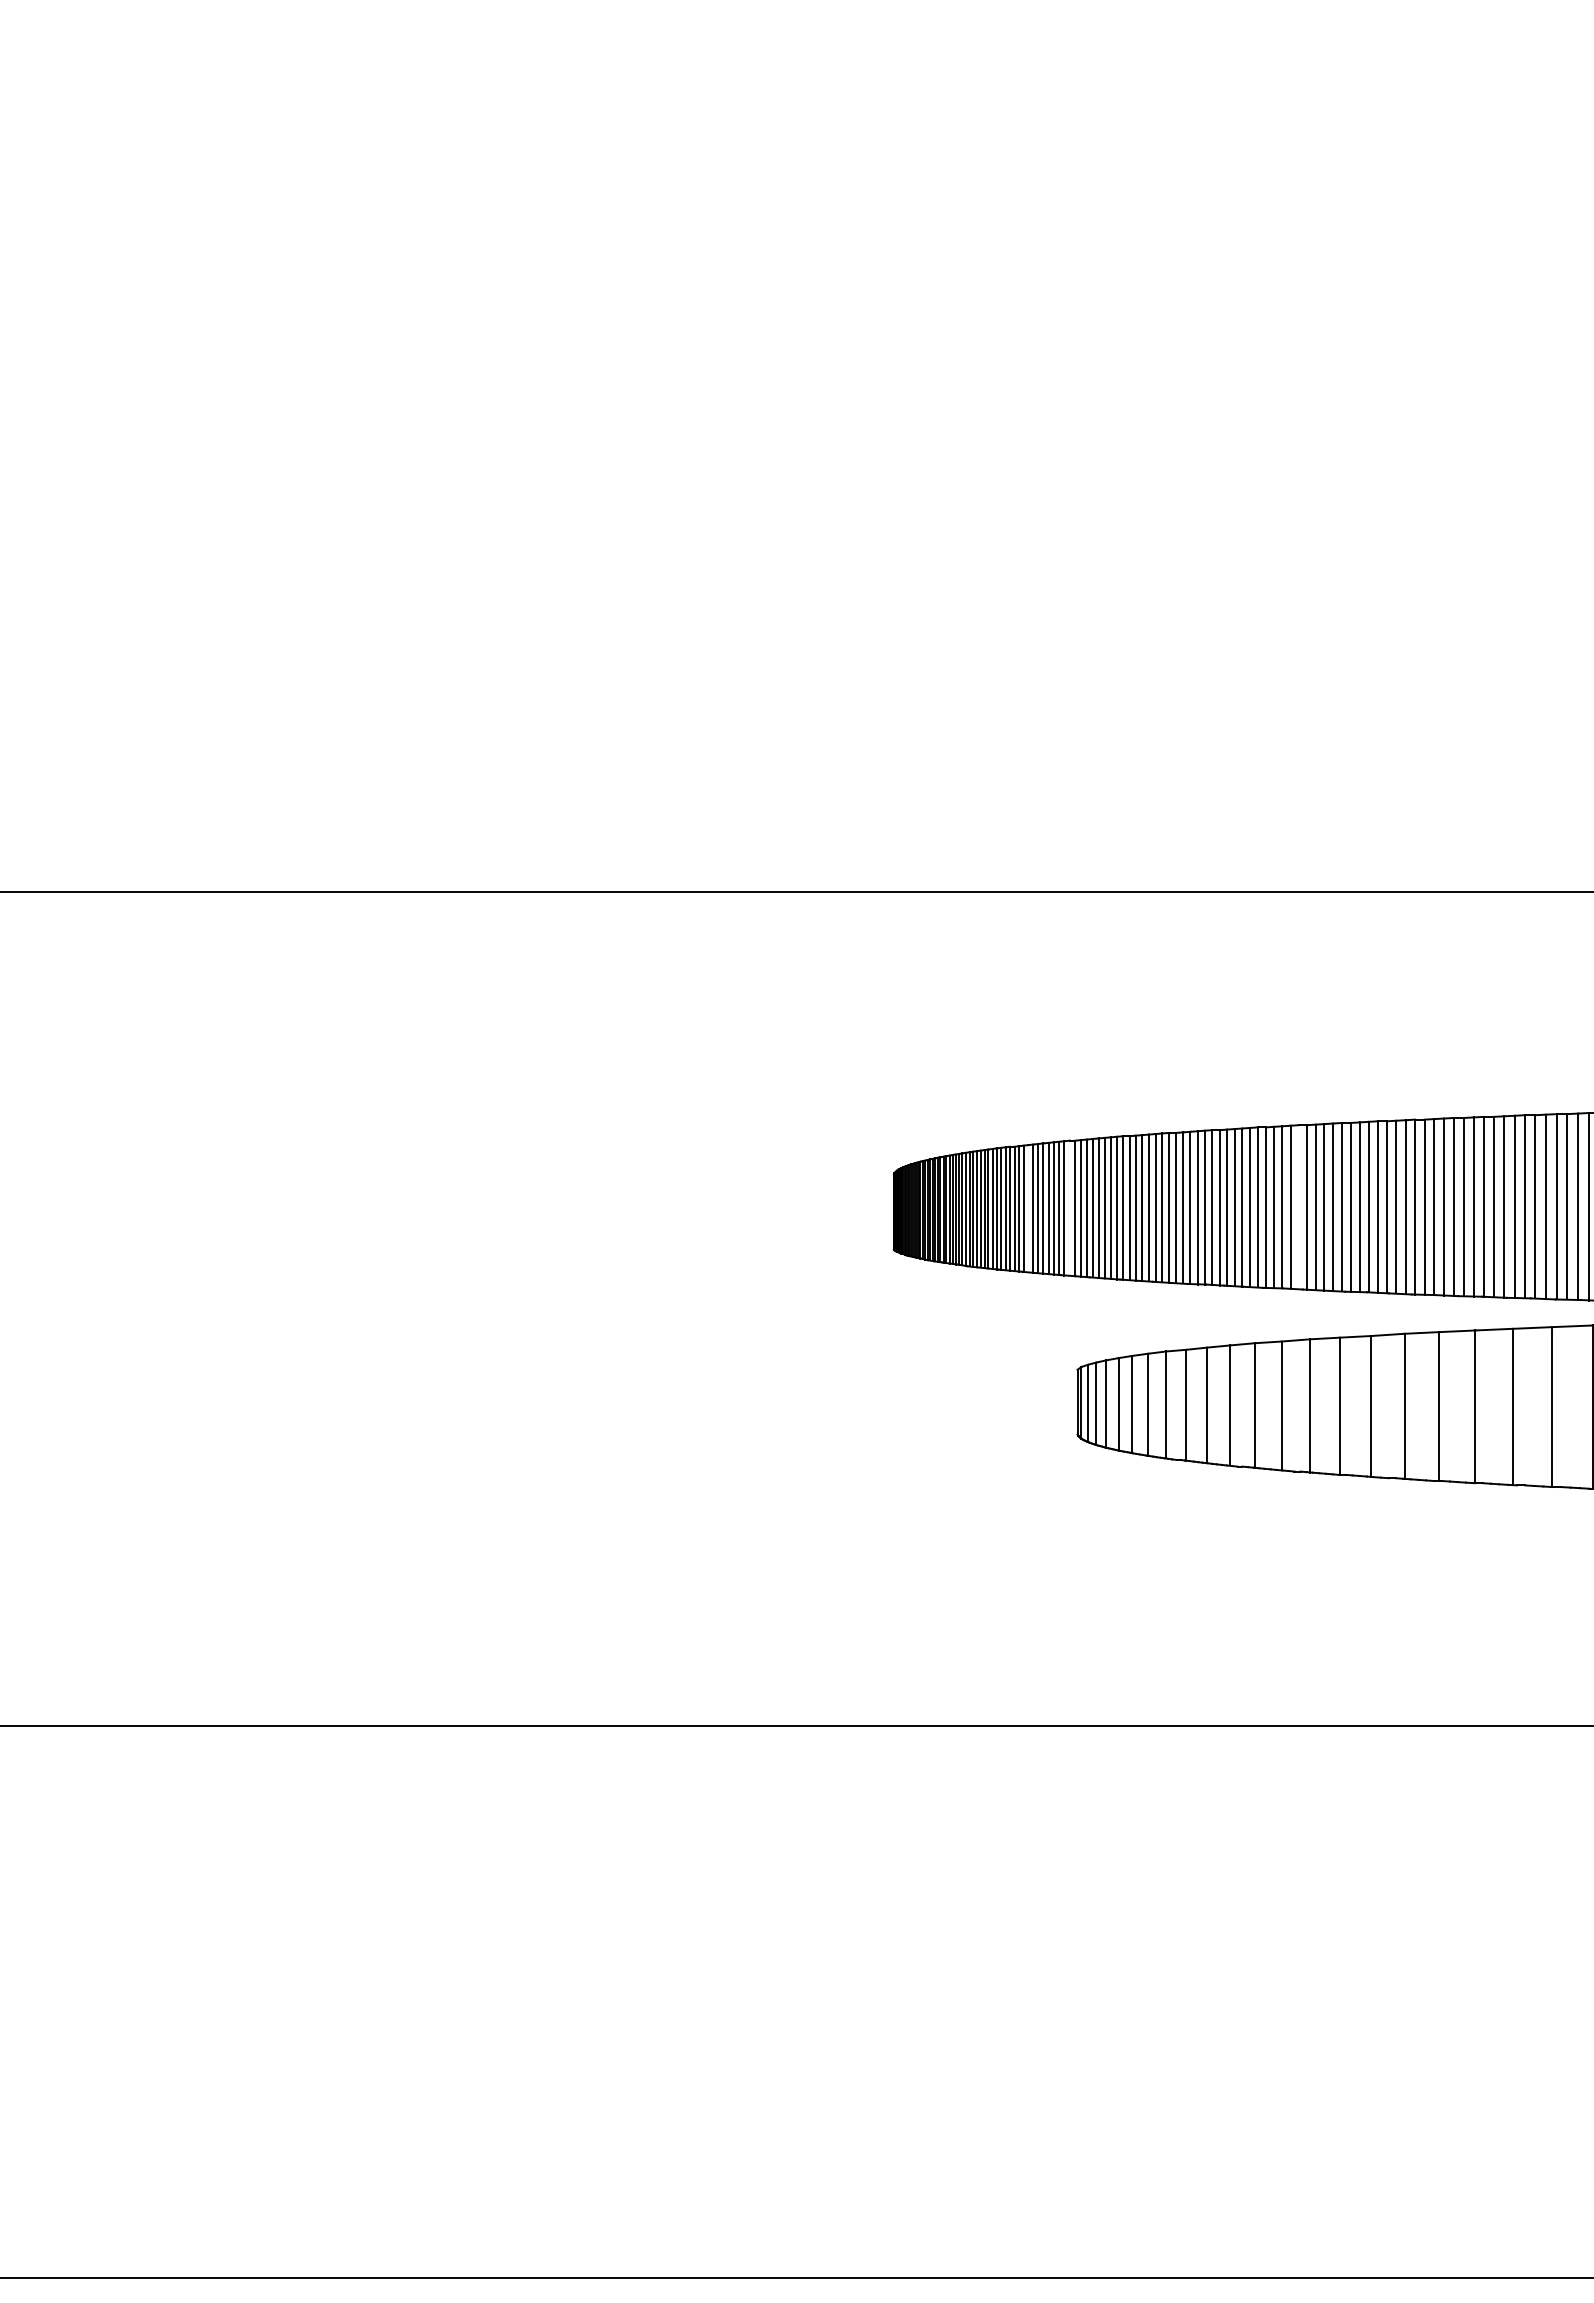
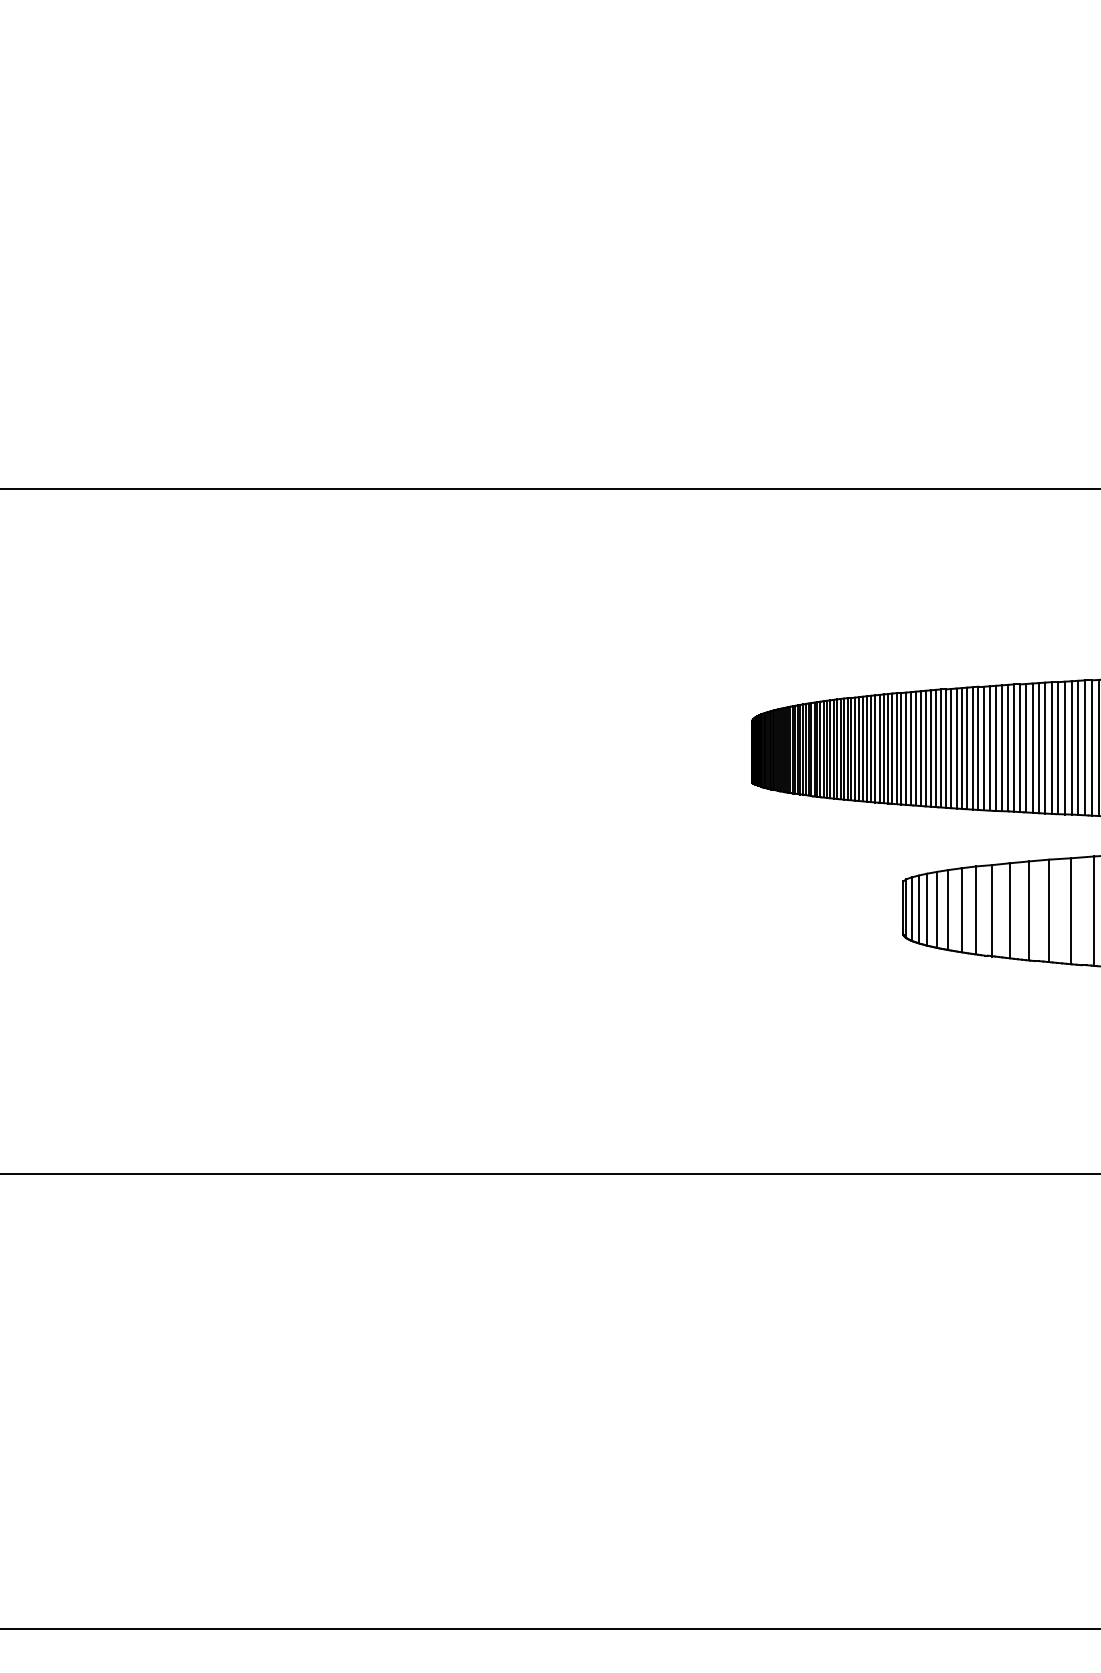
line: (1069, 1207) -> (896, 748), added
line: (1298, 1207) -> (1084, 748), added
line: (1028, 1208) -> (862, 748), added

